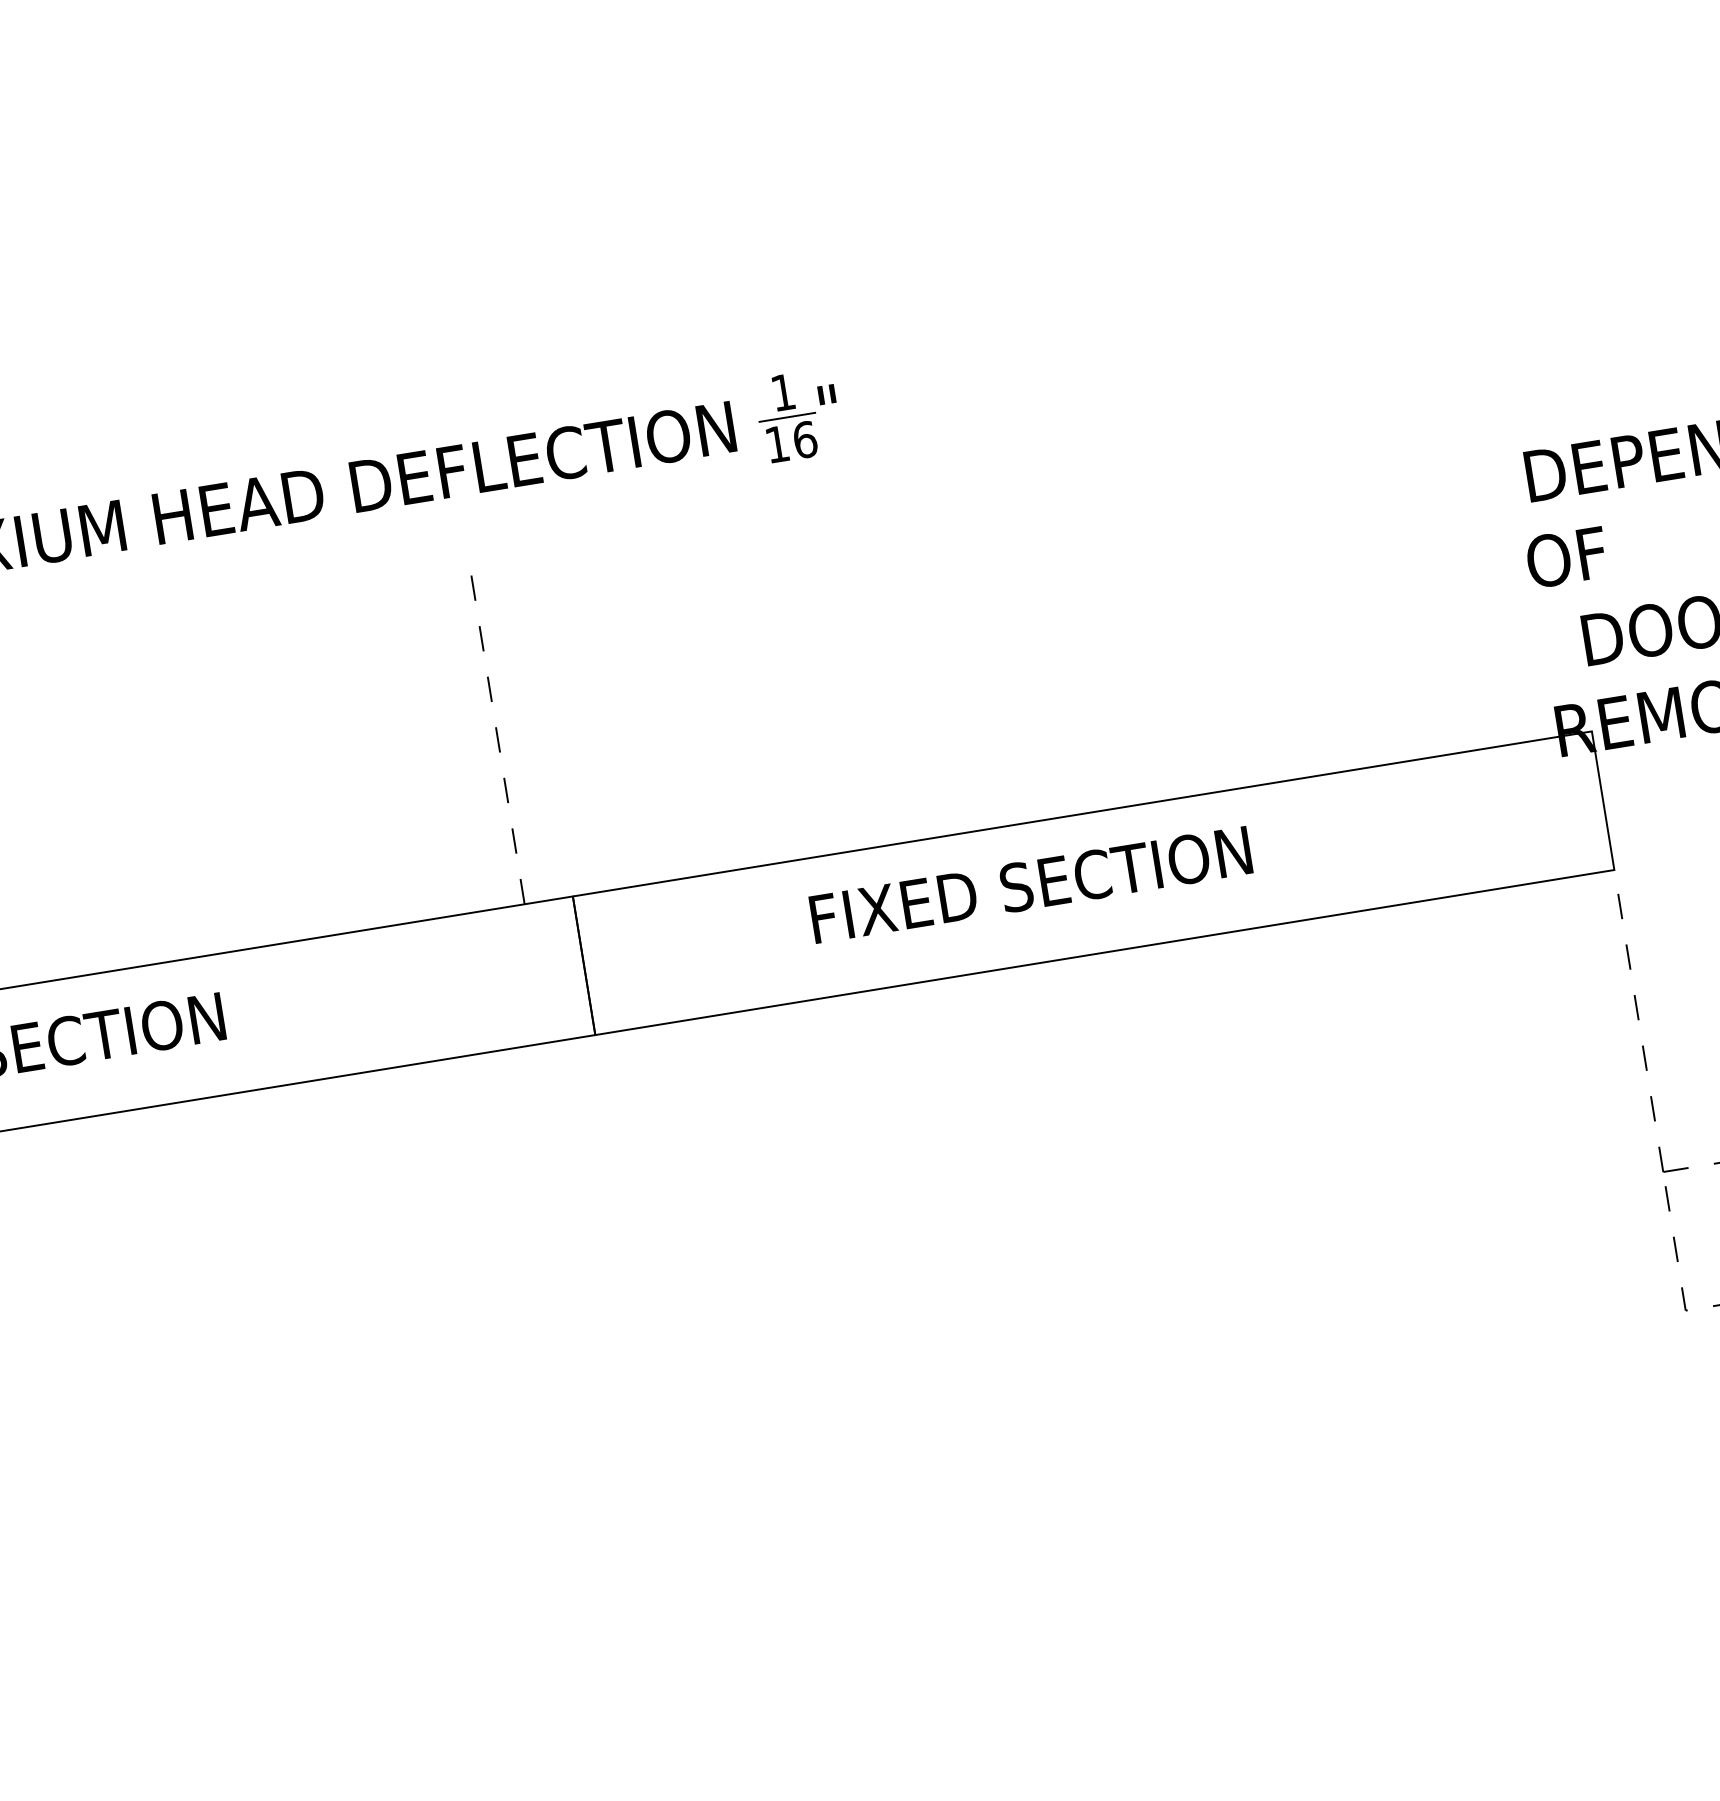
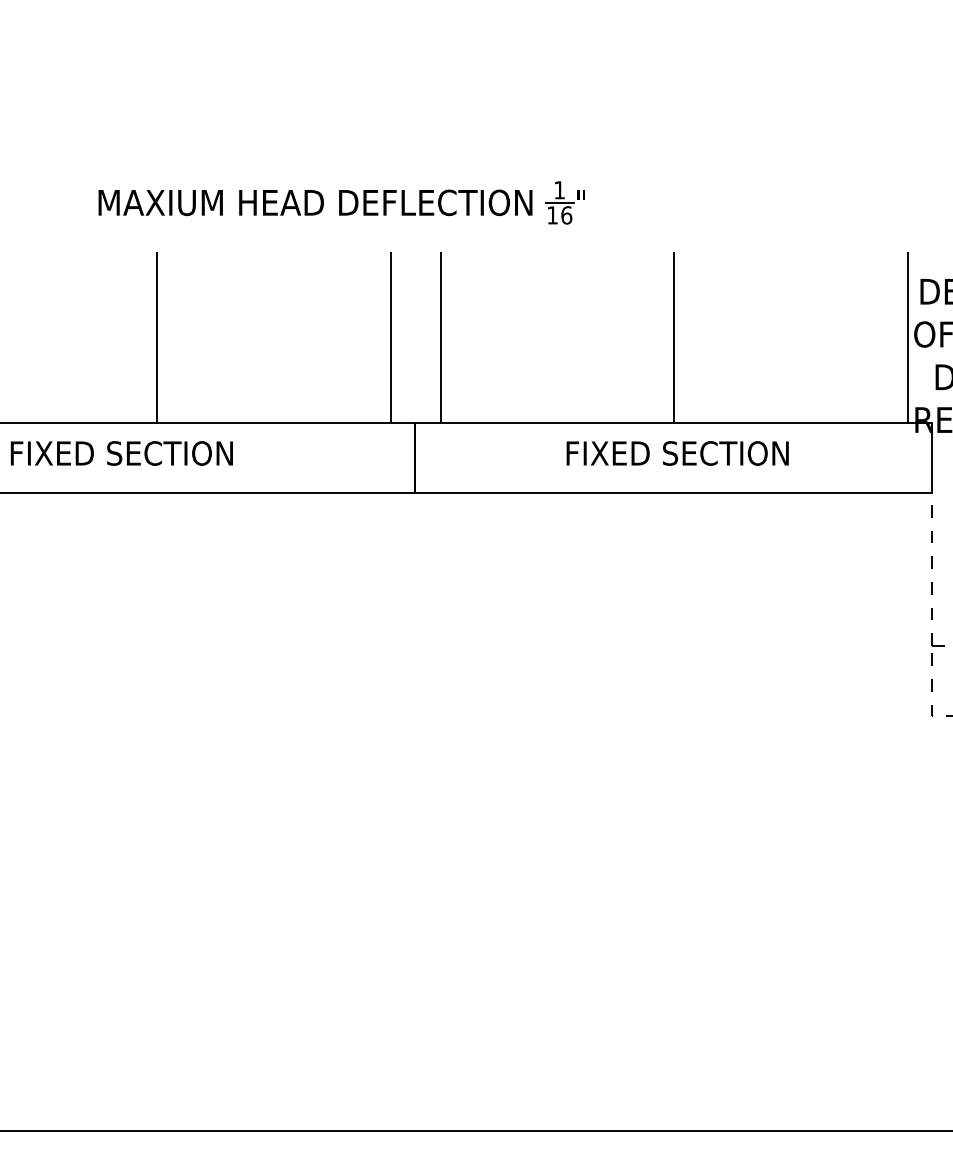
line: (1515, 571) -> (907, 337), added
line: (1054, 646) -> (673, 337), added
line: (597, 720) -> (441, 337), added
line: (496, 736) -> (390, 337), dashed -> solid
line: (35, 811) -> (156, 337), added
text: (1030, 885) -> (677, 453), moved

